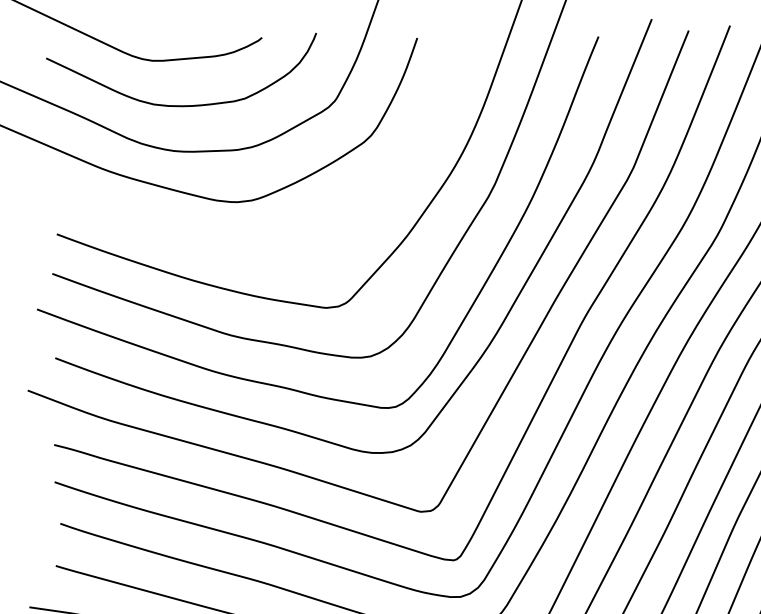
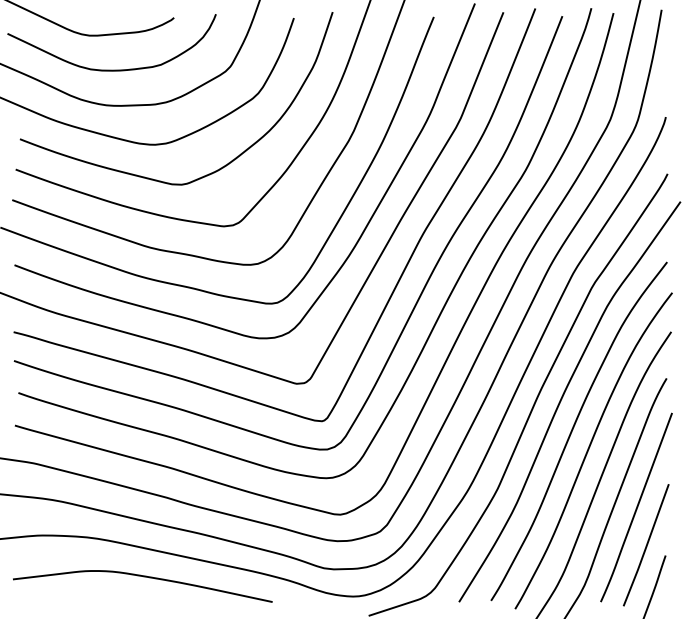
curve: (306, 239) -> (208, 173), added

